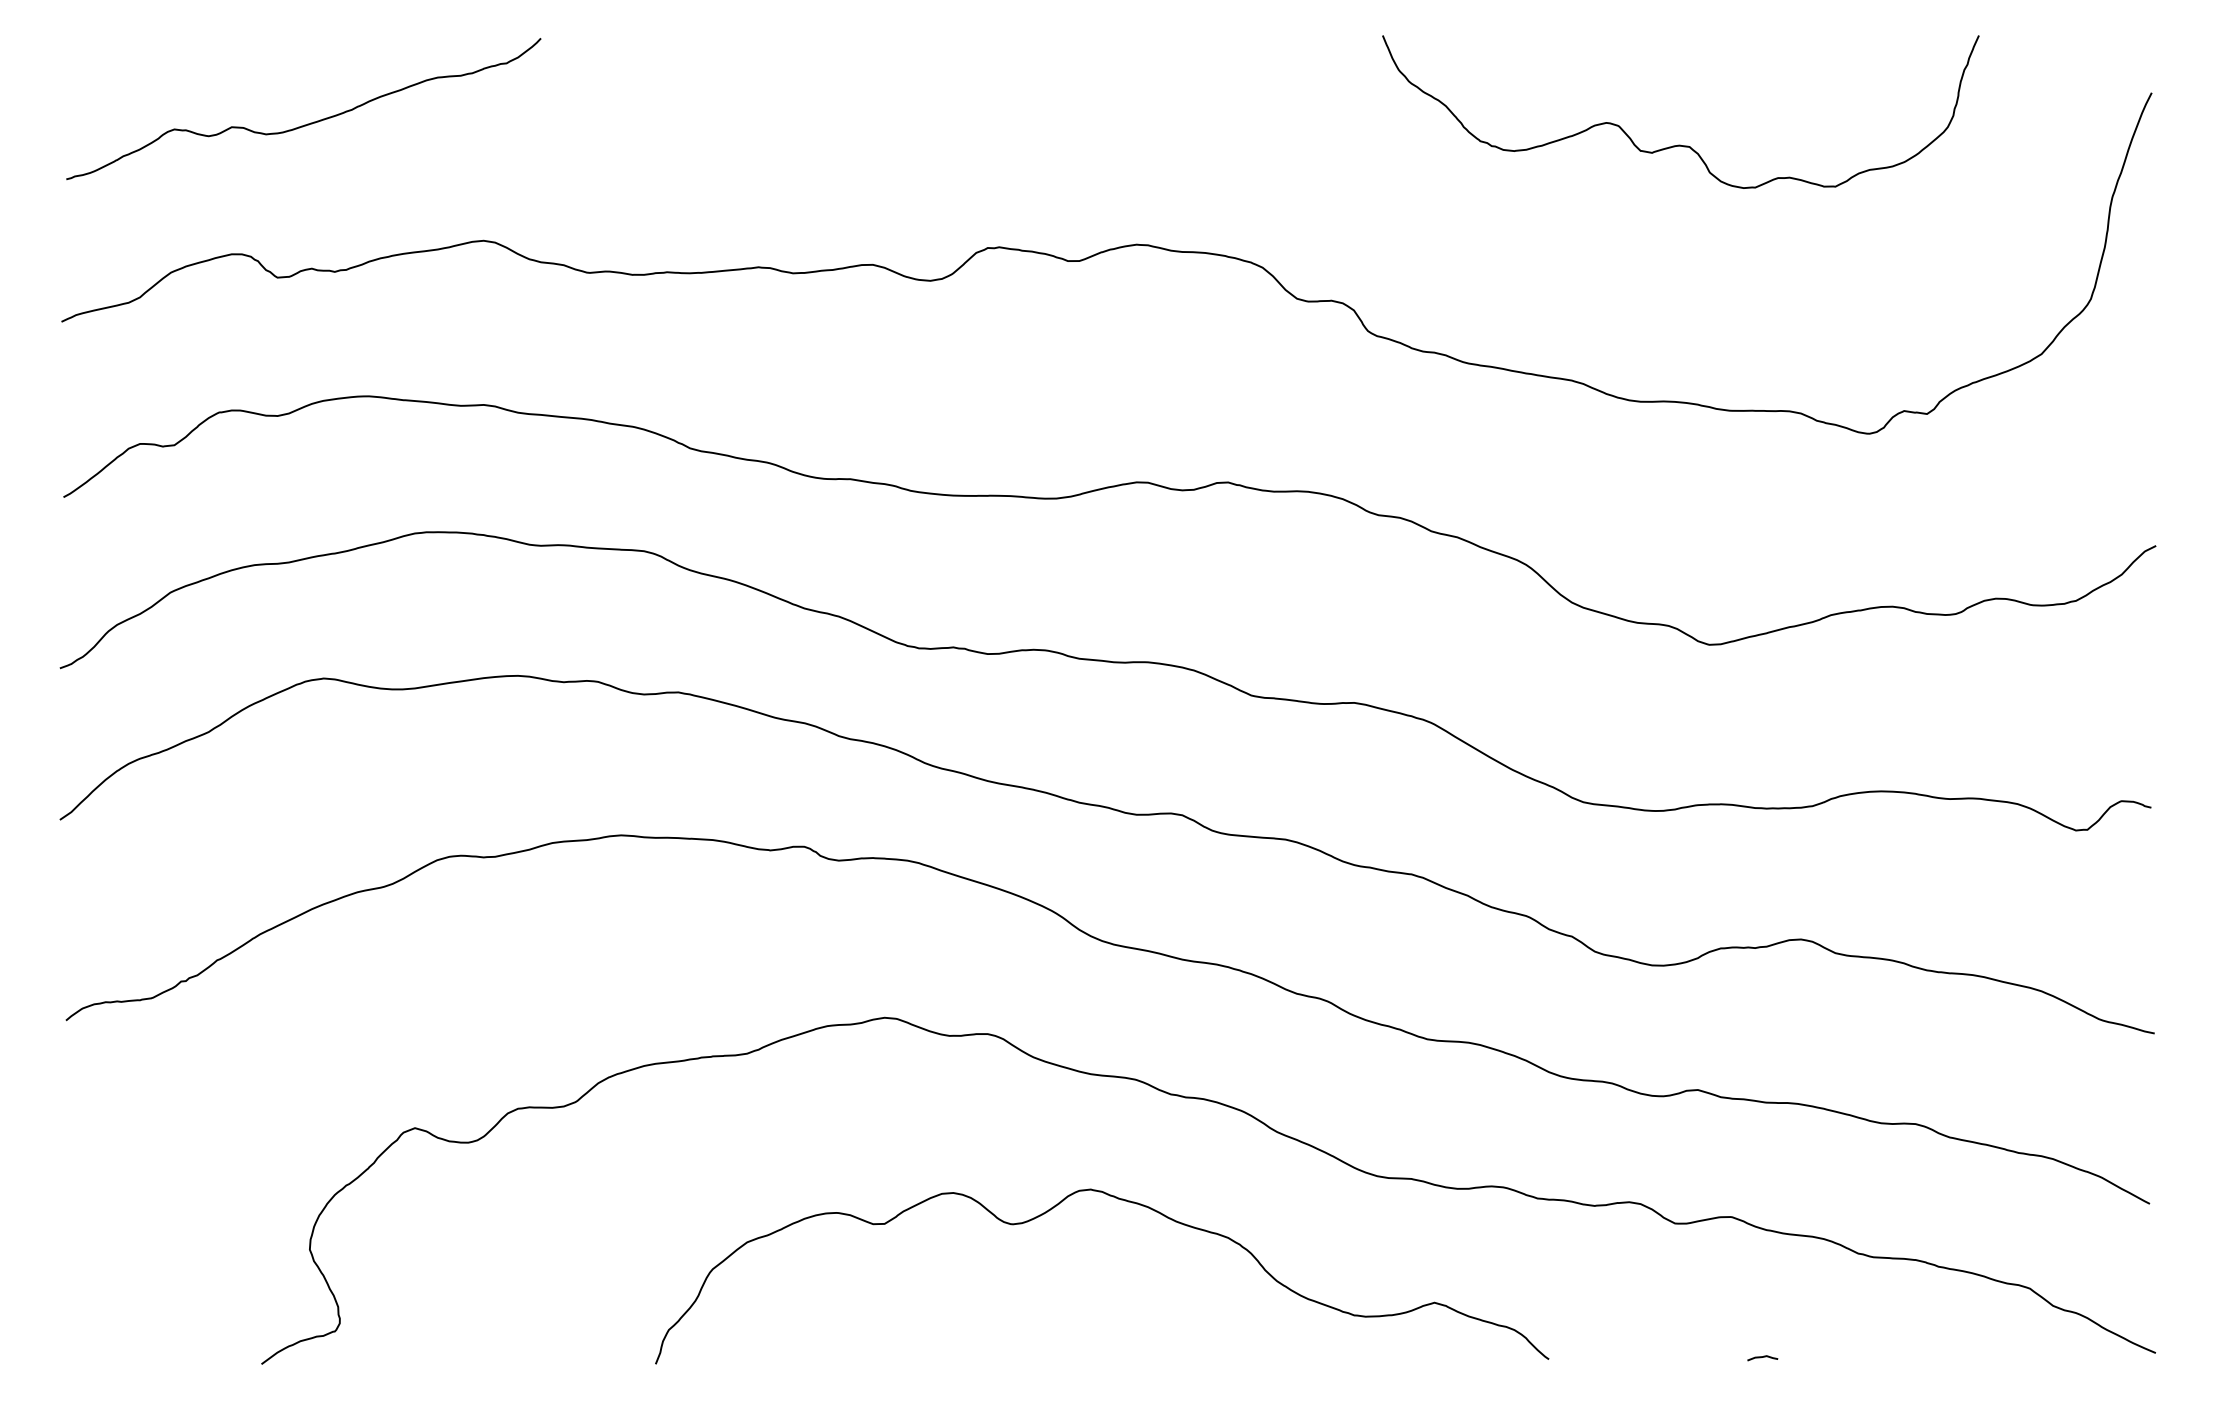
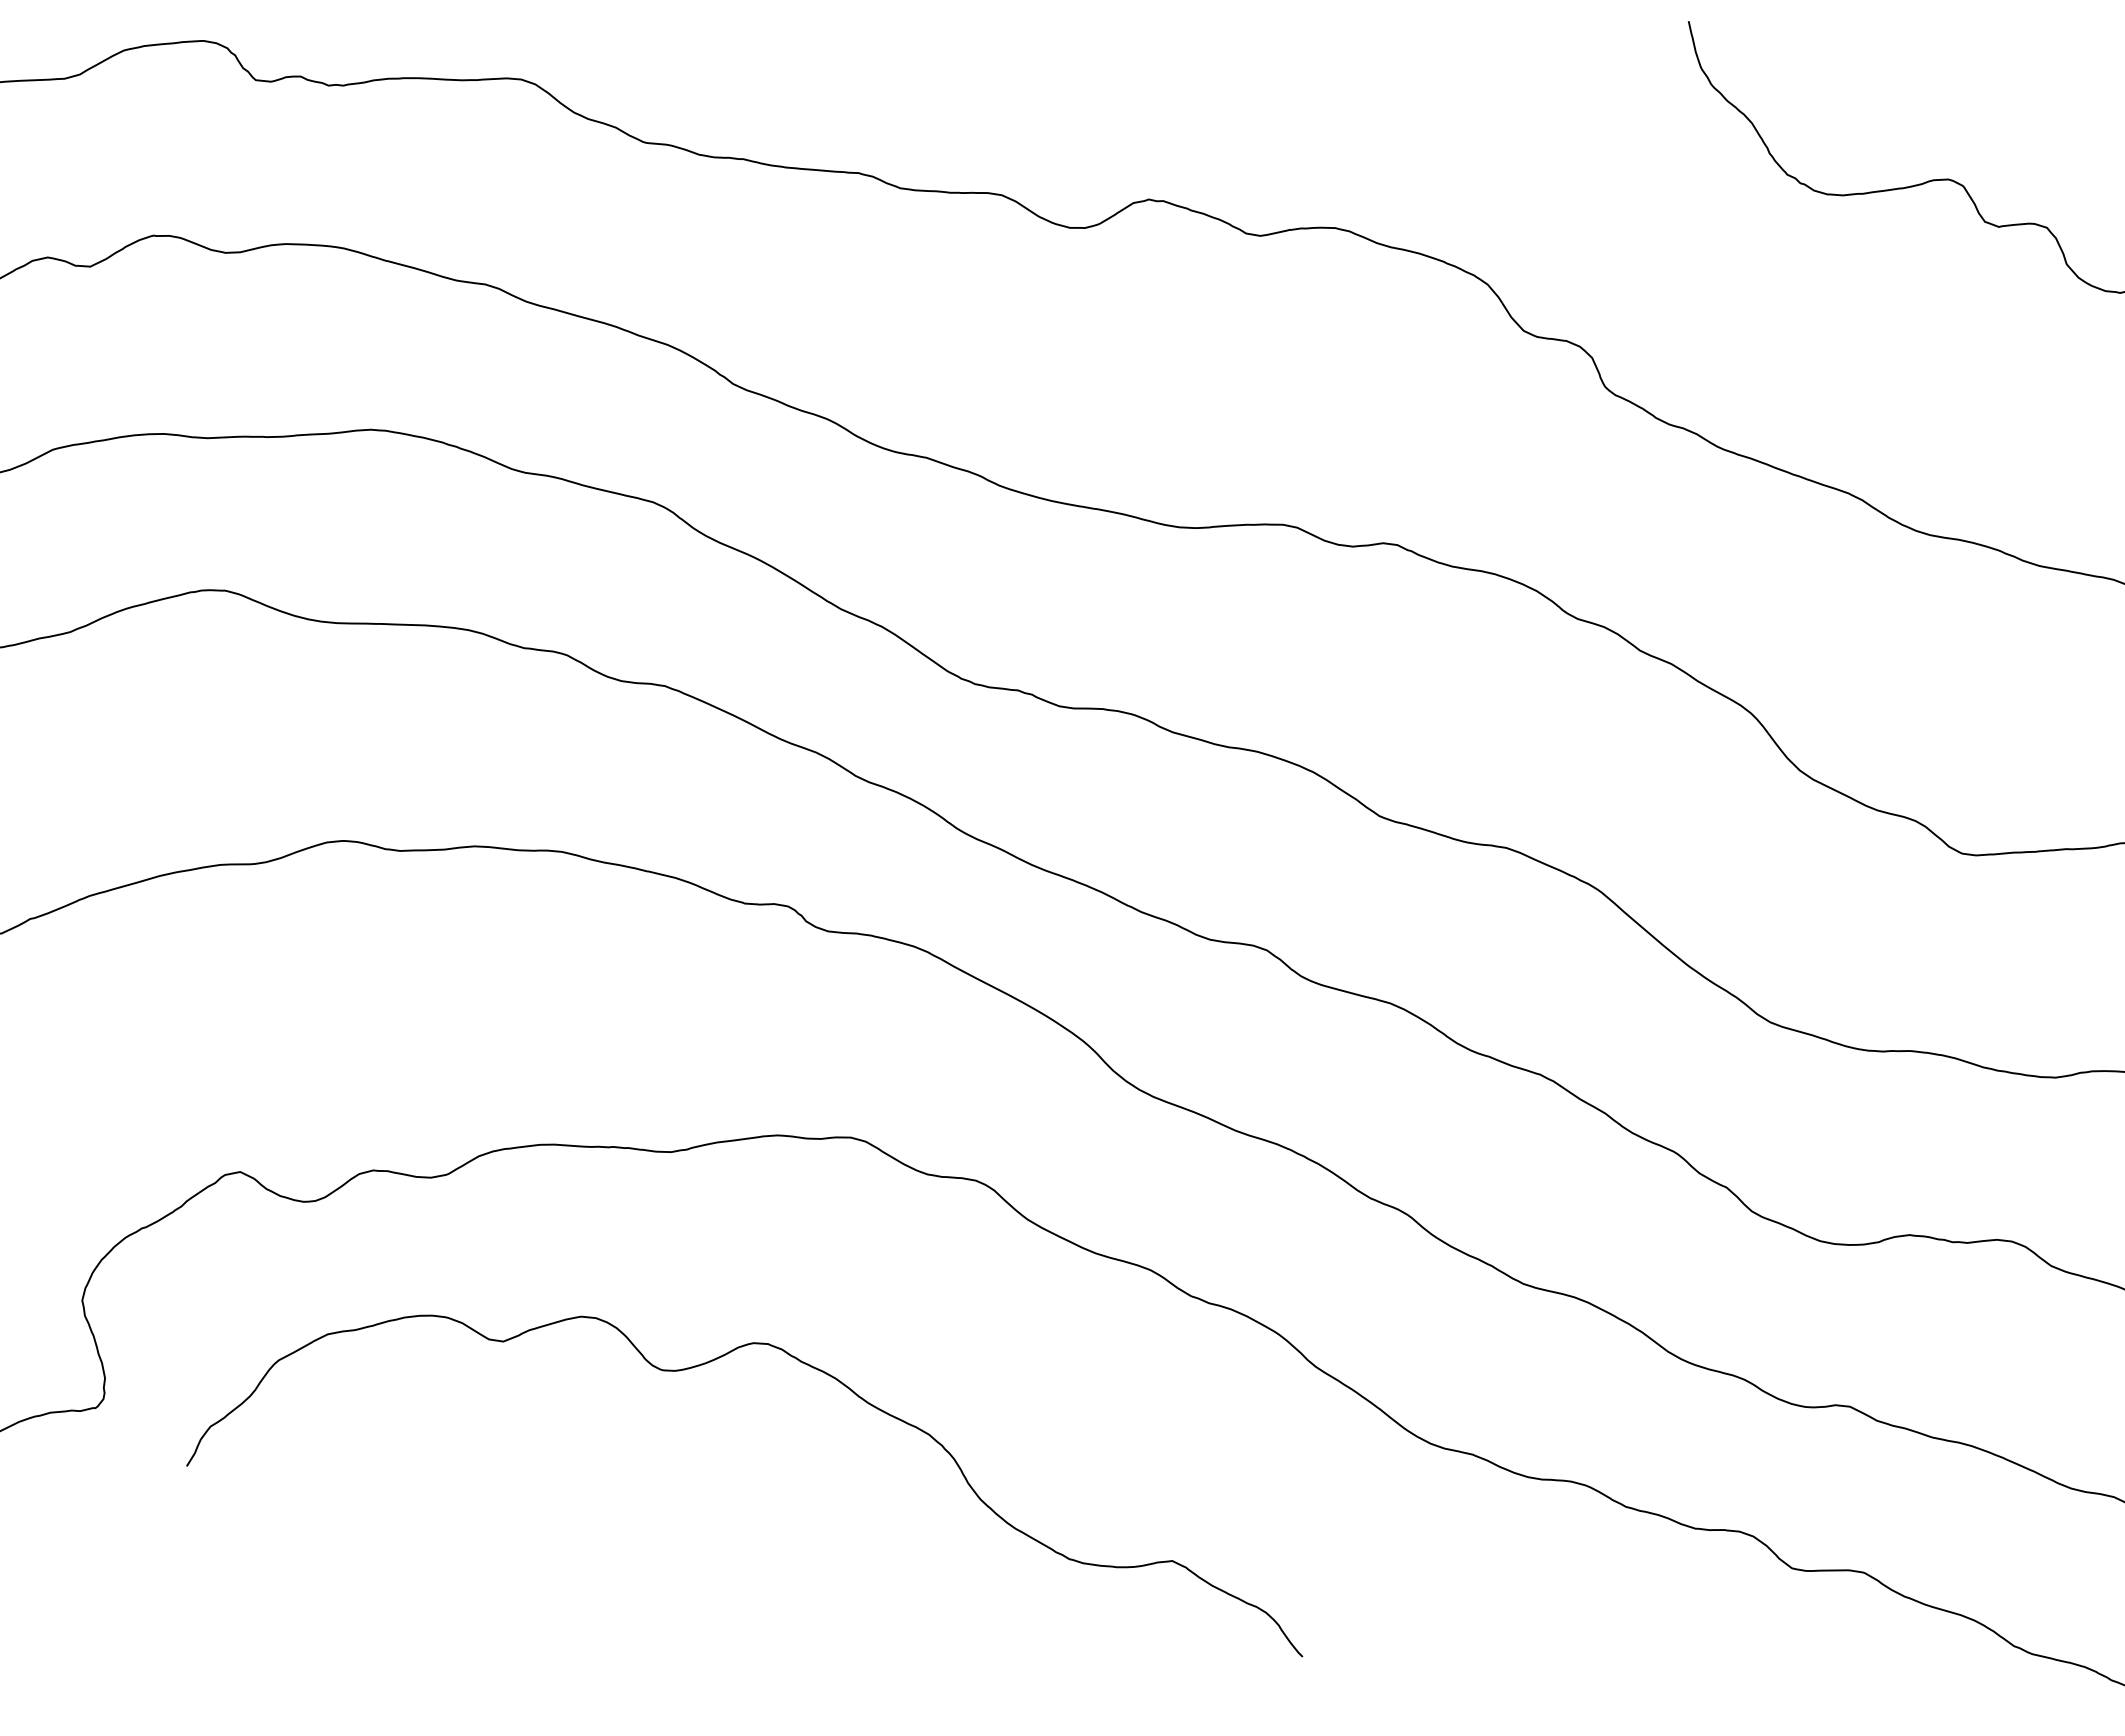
curve: (1121, 1200) -> (804, 1364), moved

